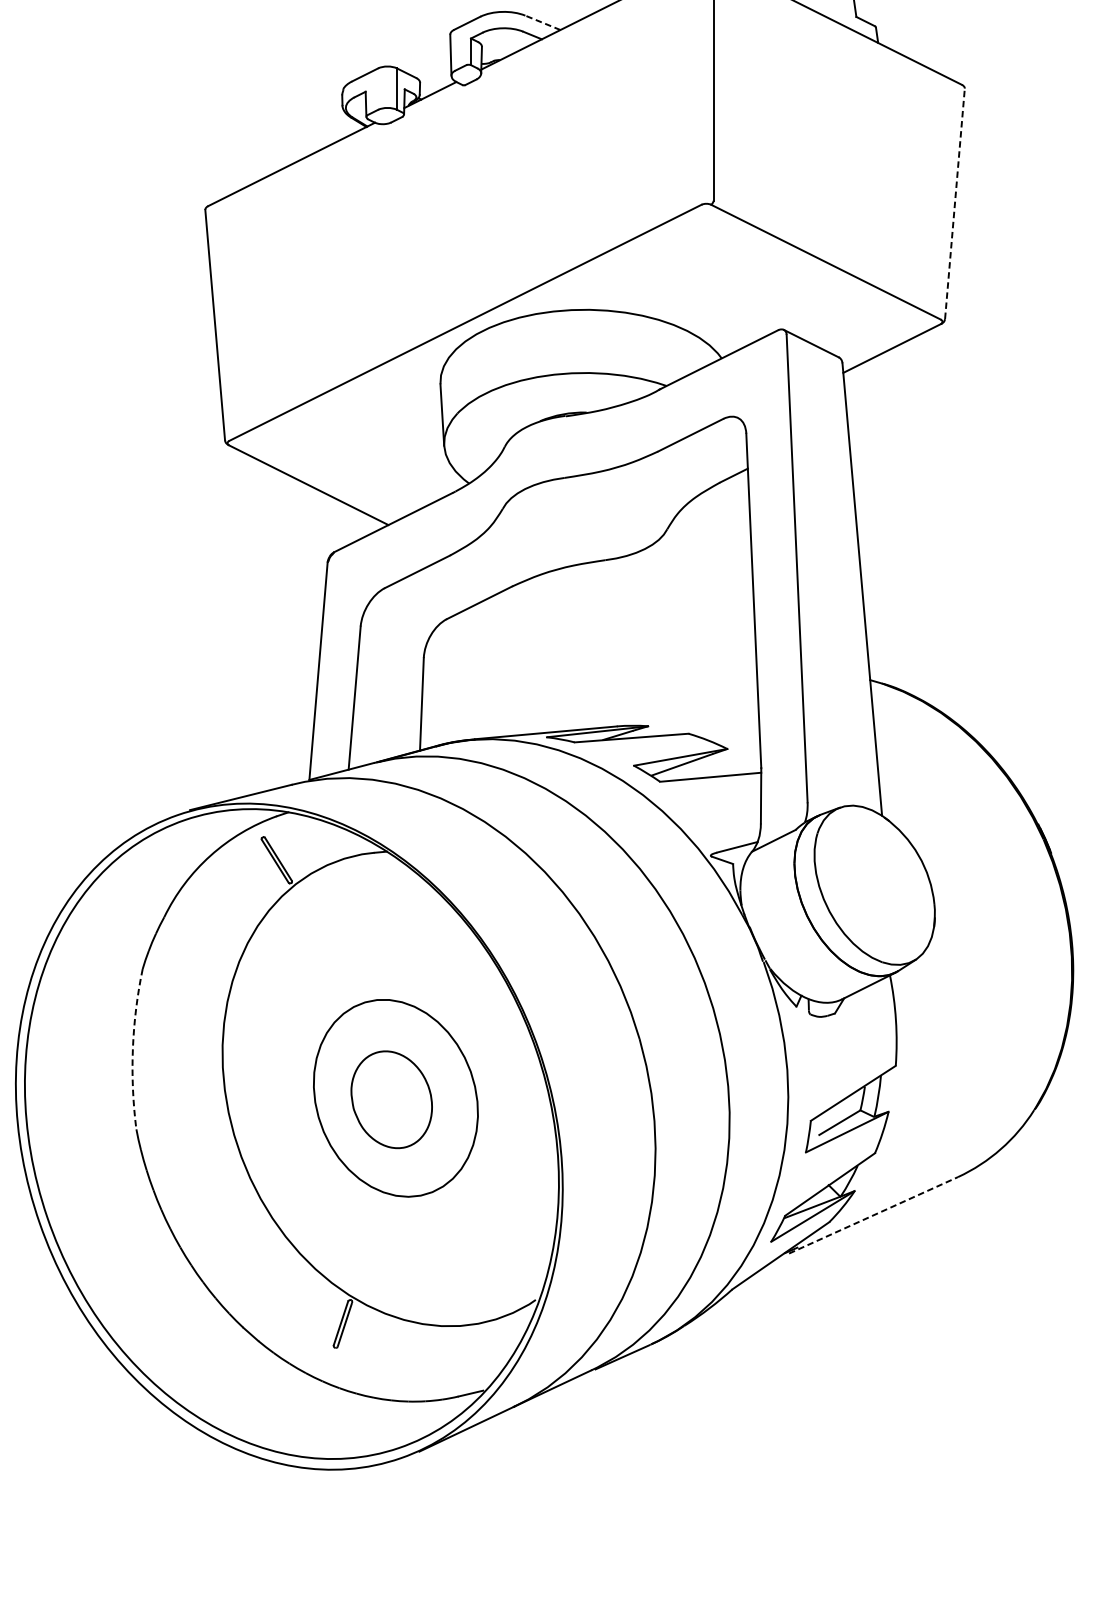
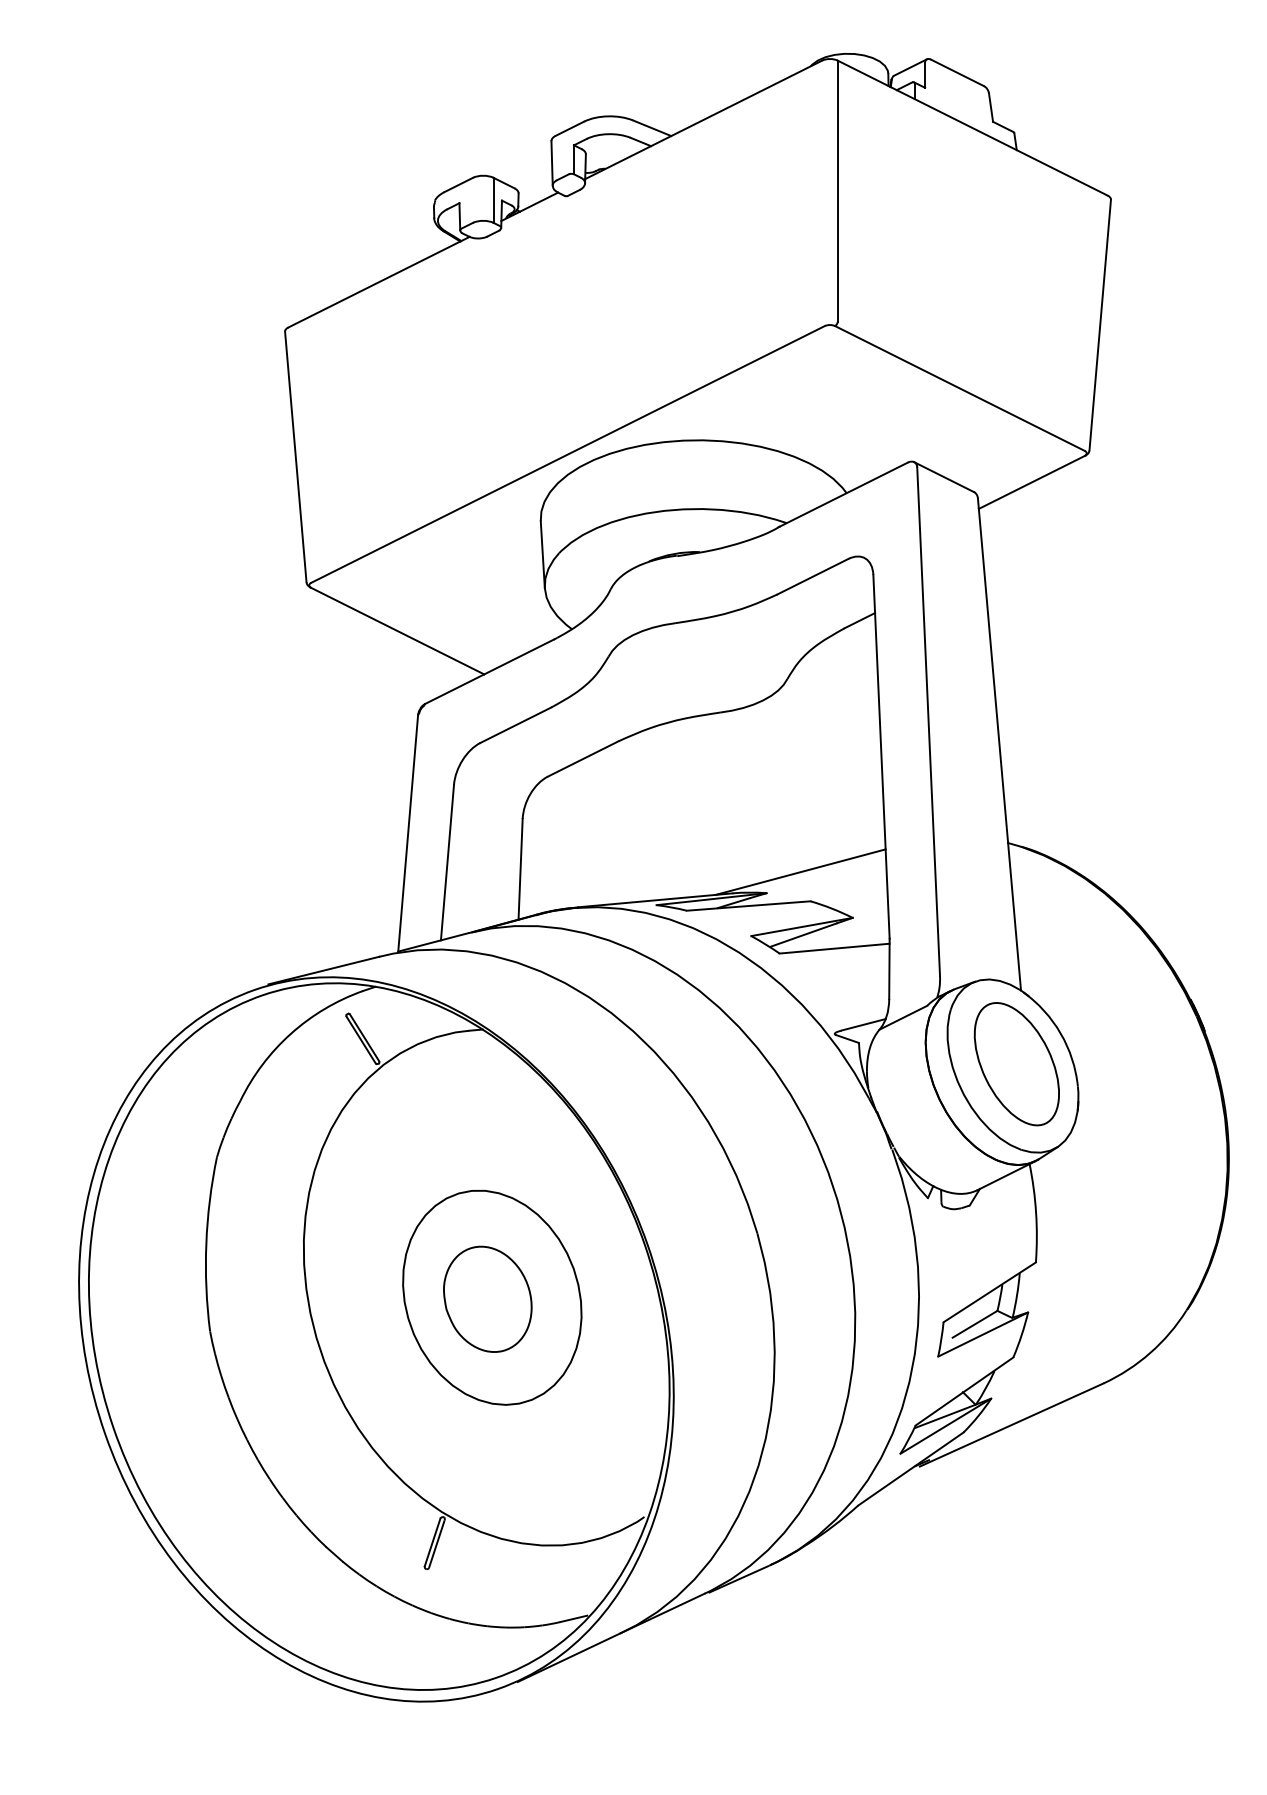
line: (543, 23) -> (652, 128), dashed -> solid
line: (955, 204) -> (1100, 325), dashed -> solid
line: (679, 706) -> (800, 871), added
part: (877, 883) -> (1016, 1064), added
arc: (133, 1049) -> (206, 1244), dashed -> solid
line: (873, 1215) -> (1011, 1425), dashed -> solid

